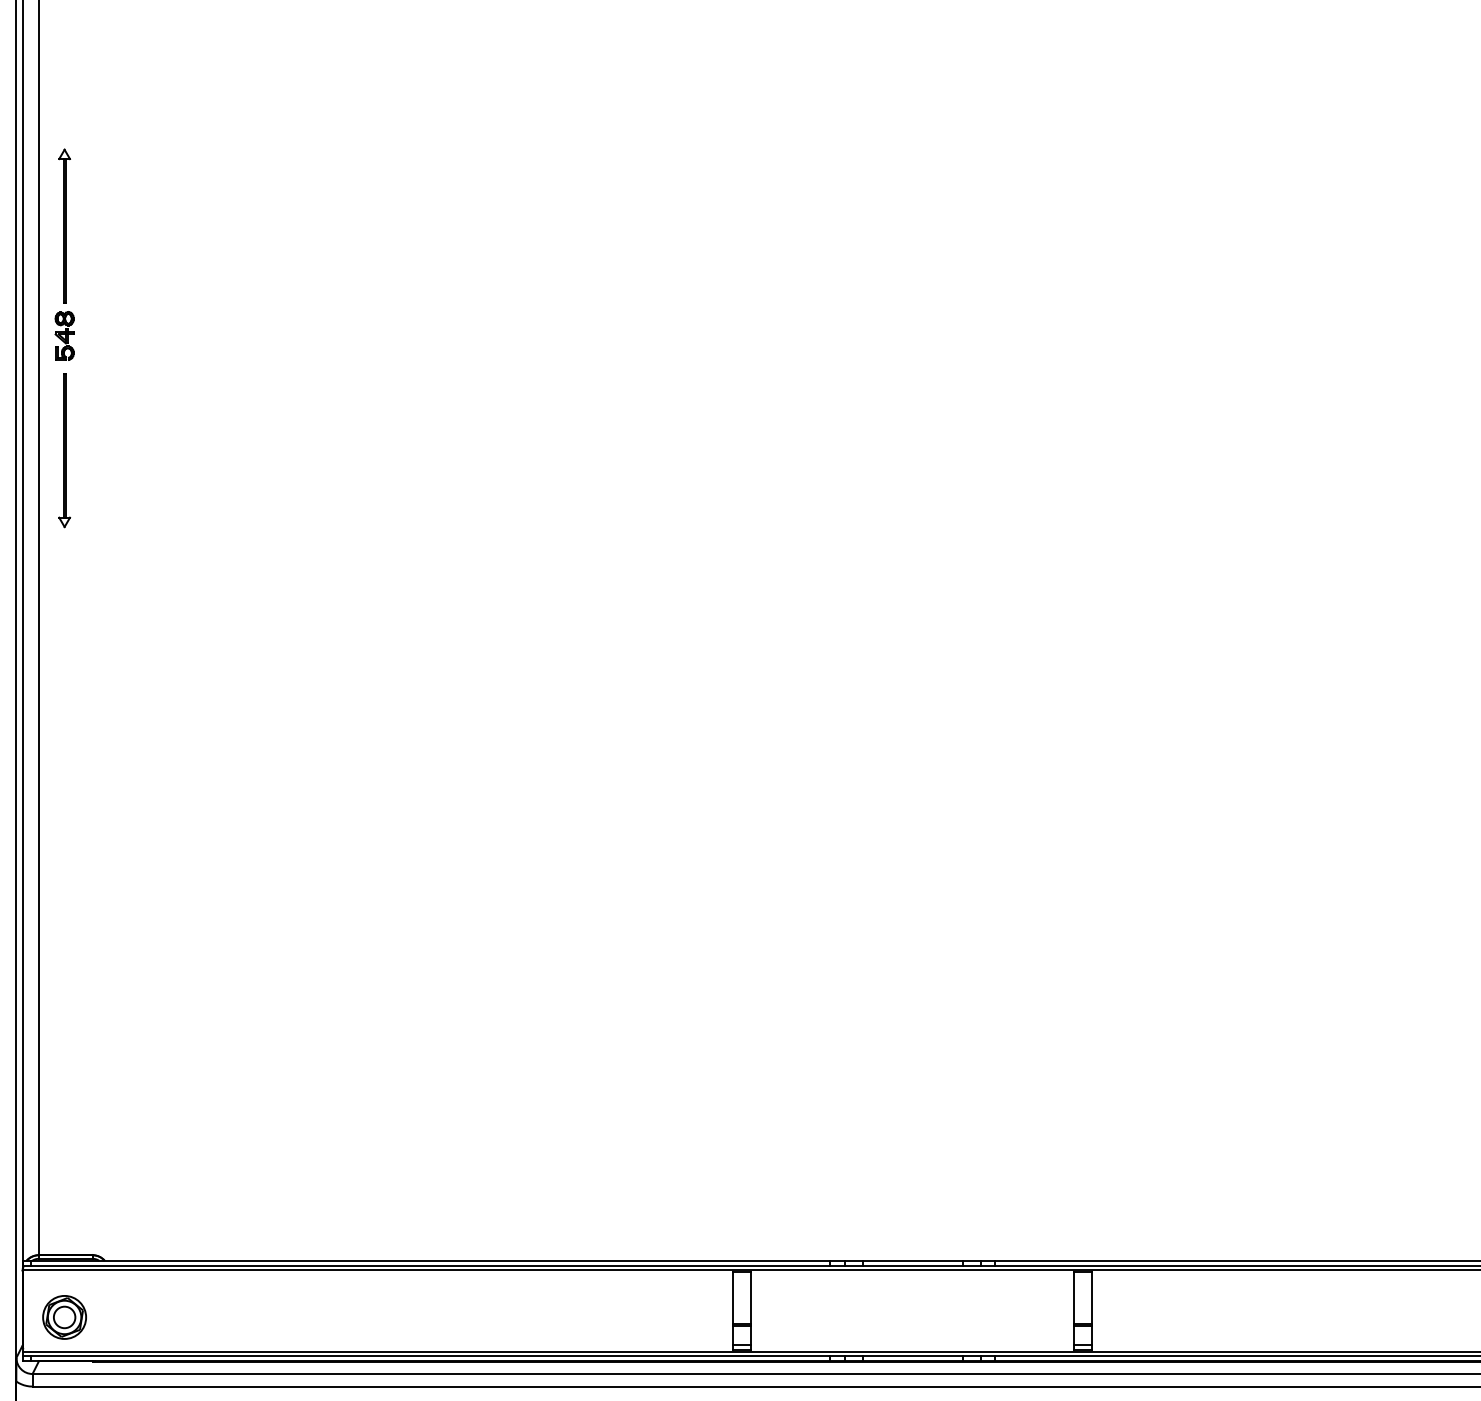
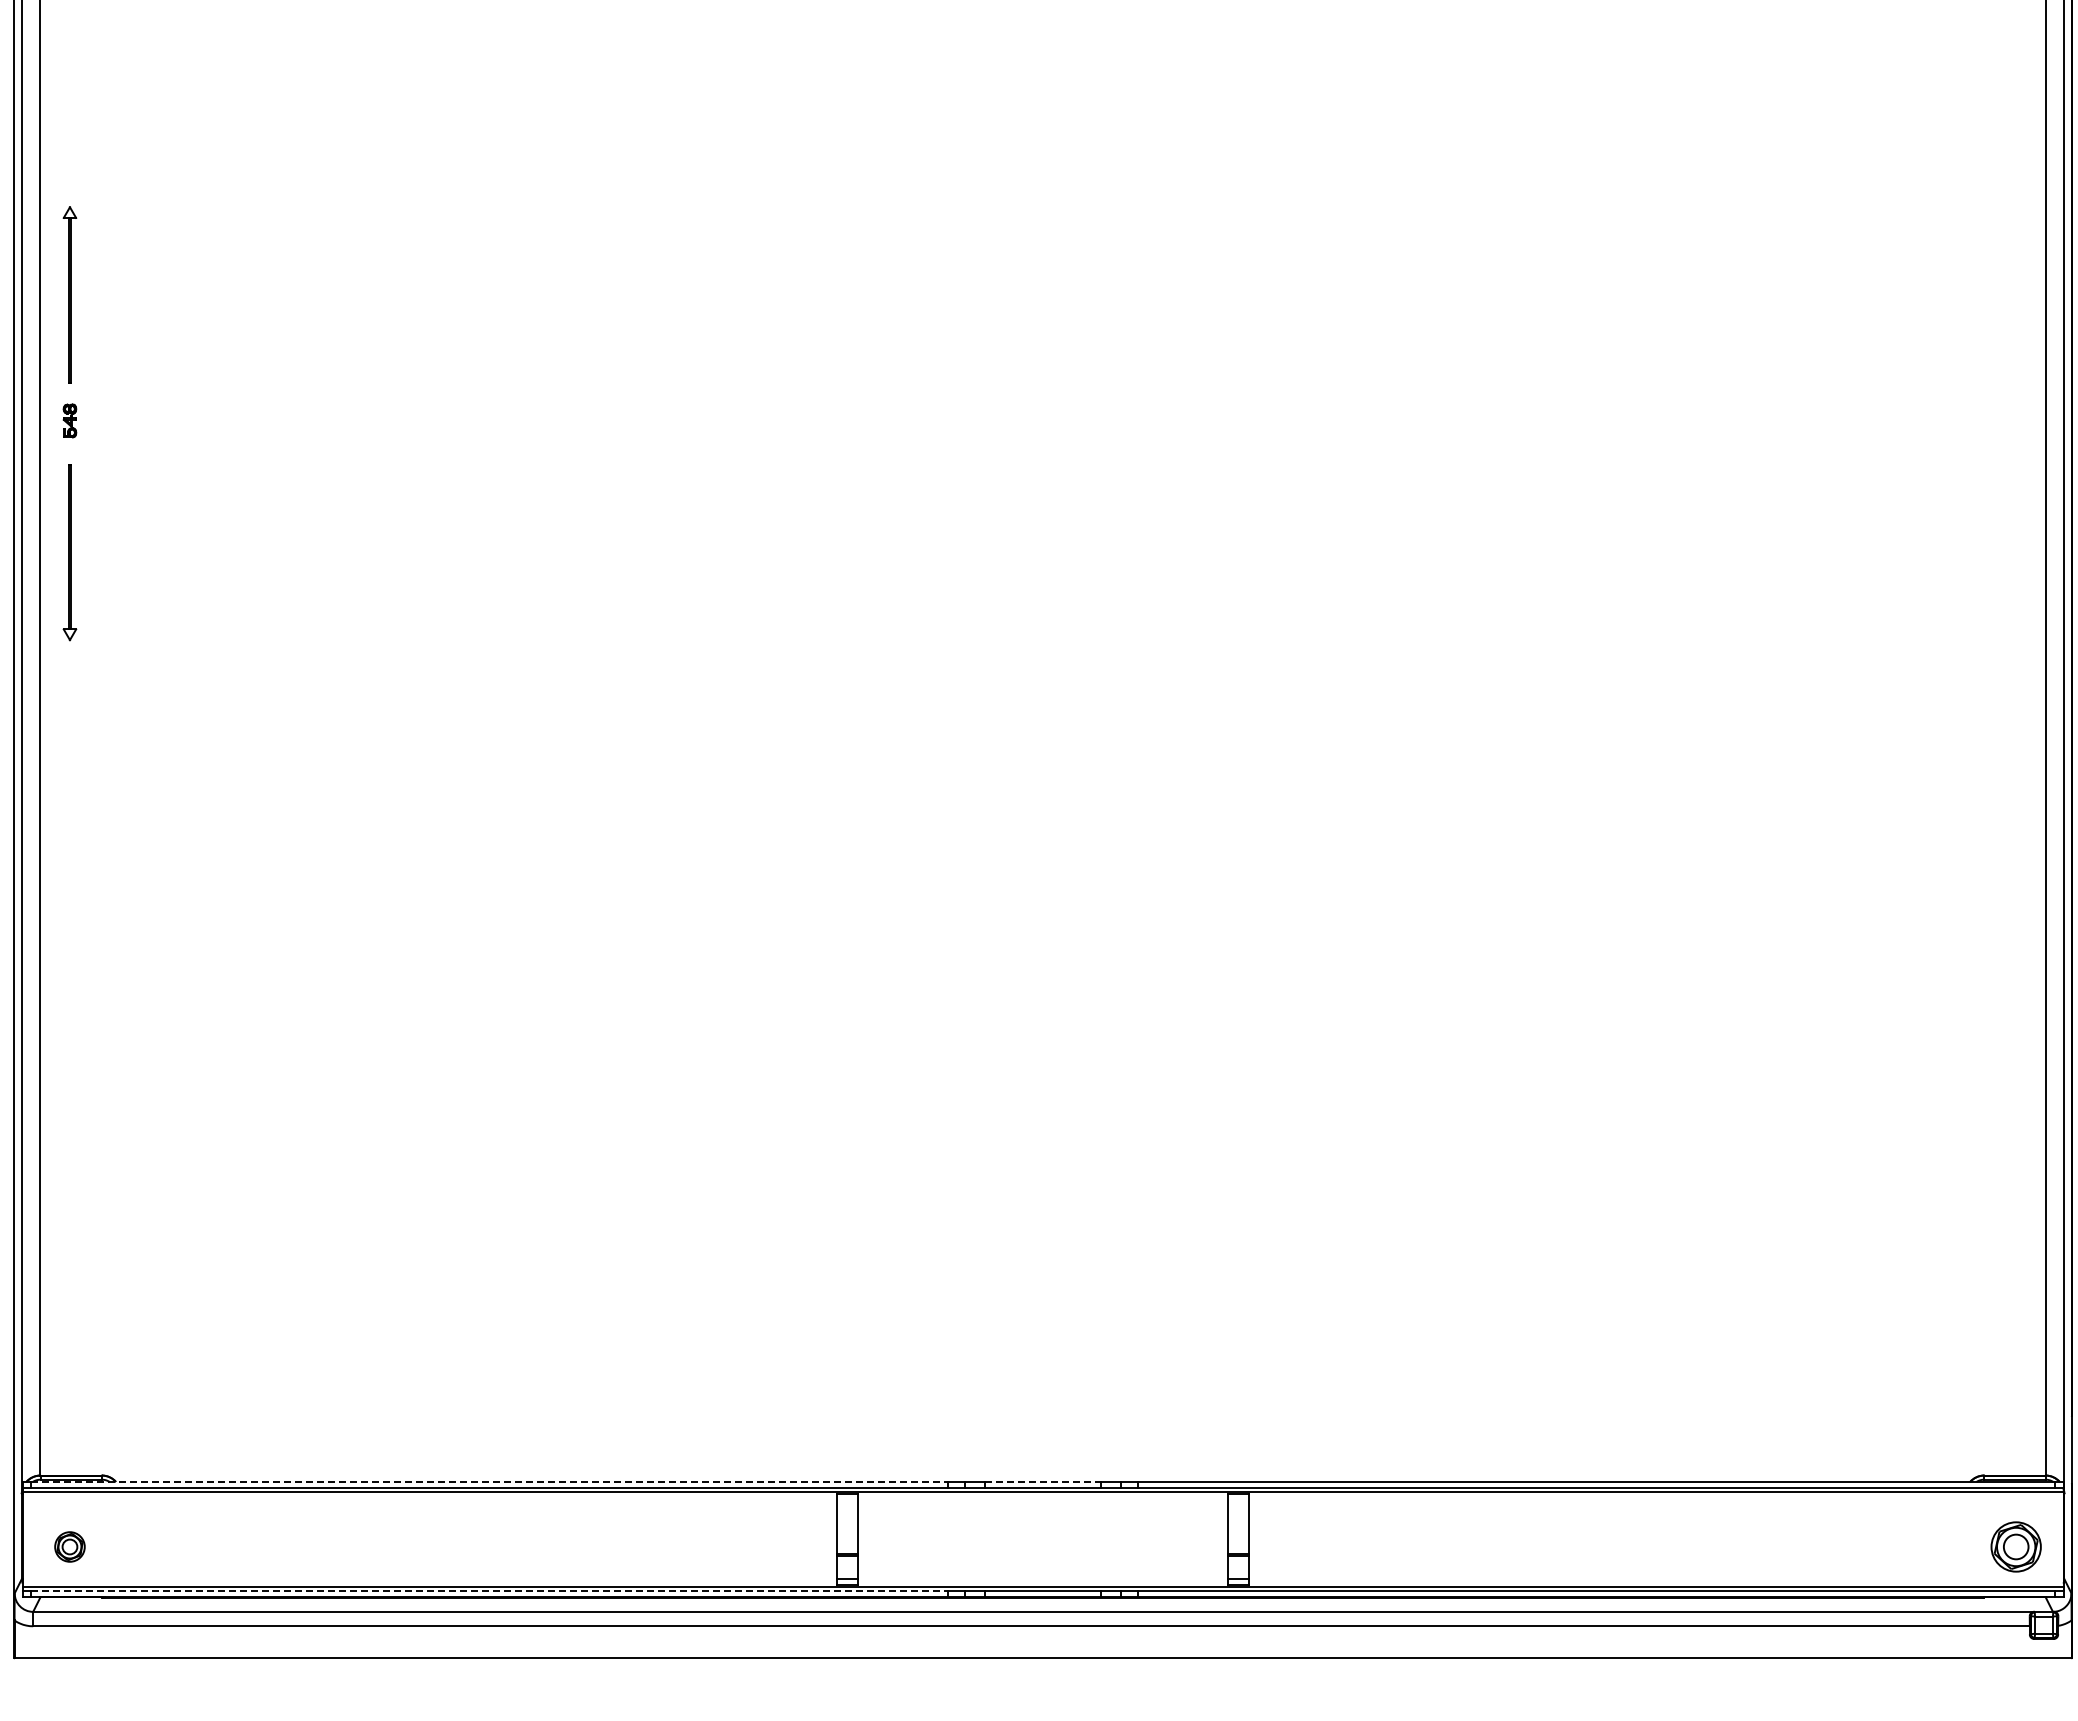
part: (64, 335) -> (69, 420), size x0.6
line: (430, 1260) -> (489, 1481), solid -> dashed
line: (913, 1260) -> (1043, 1481), solid -> dashed
part: (64, 1317) -> (69, 1546), size x0.6
line: (430, 1356) -> (489, 1591), solid -> dashed

